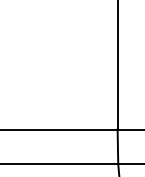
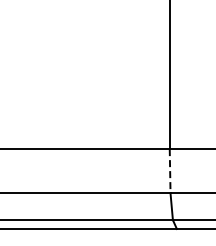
line: (118, 146) -> (170, 171), solid -> dashed

